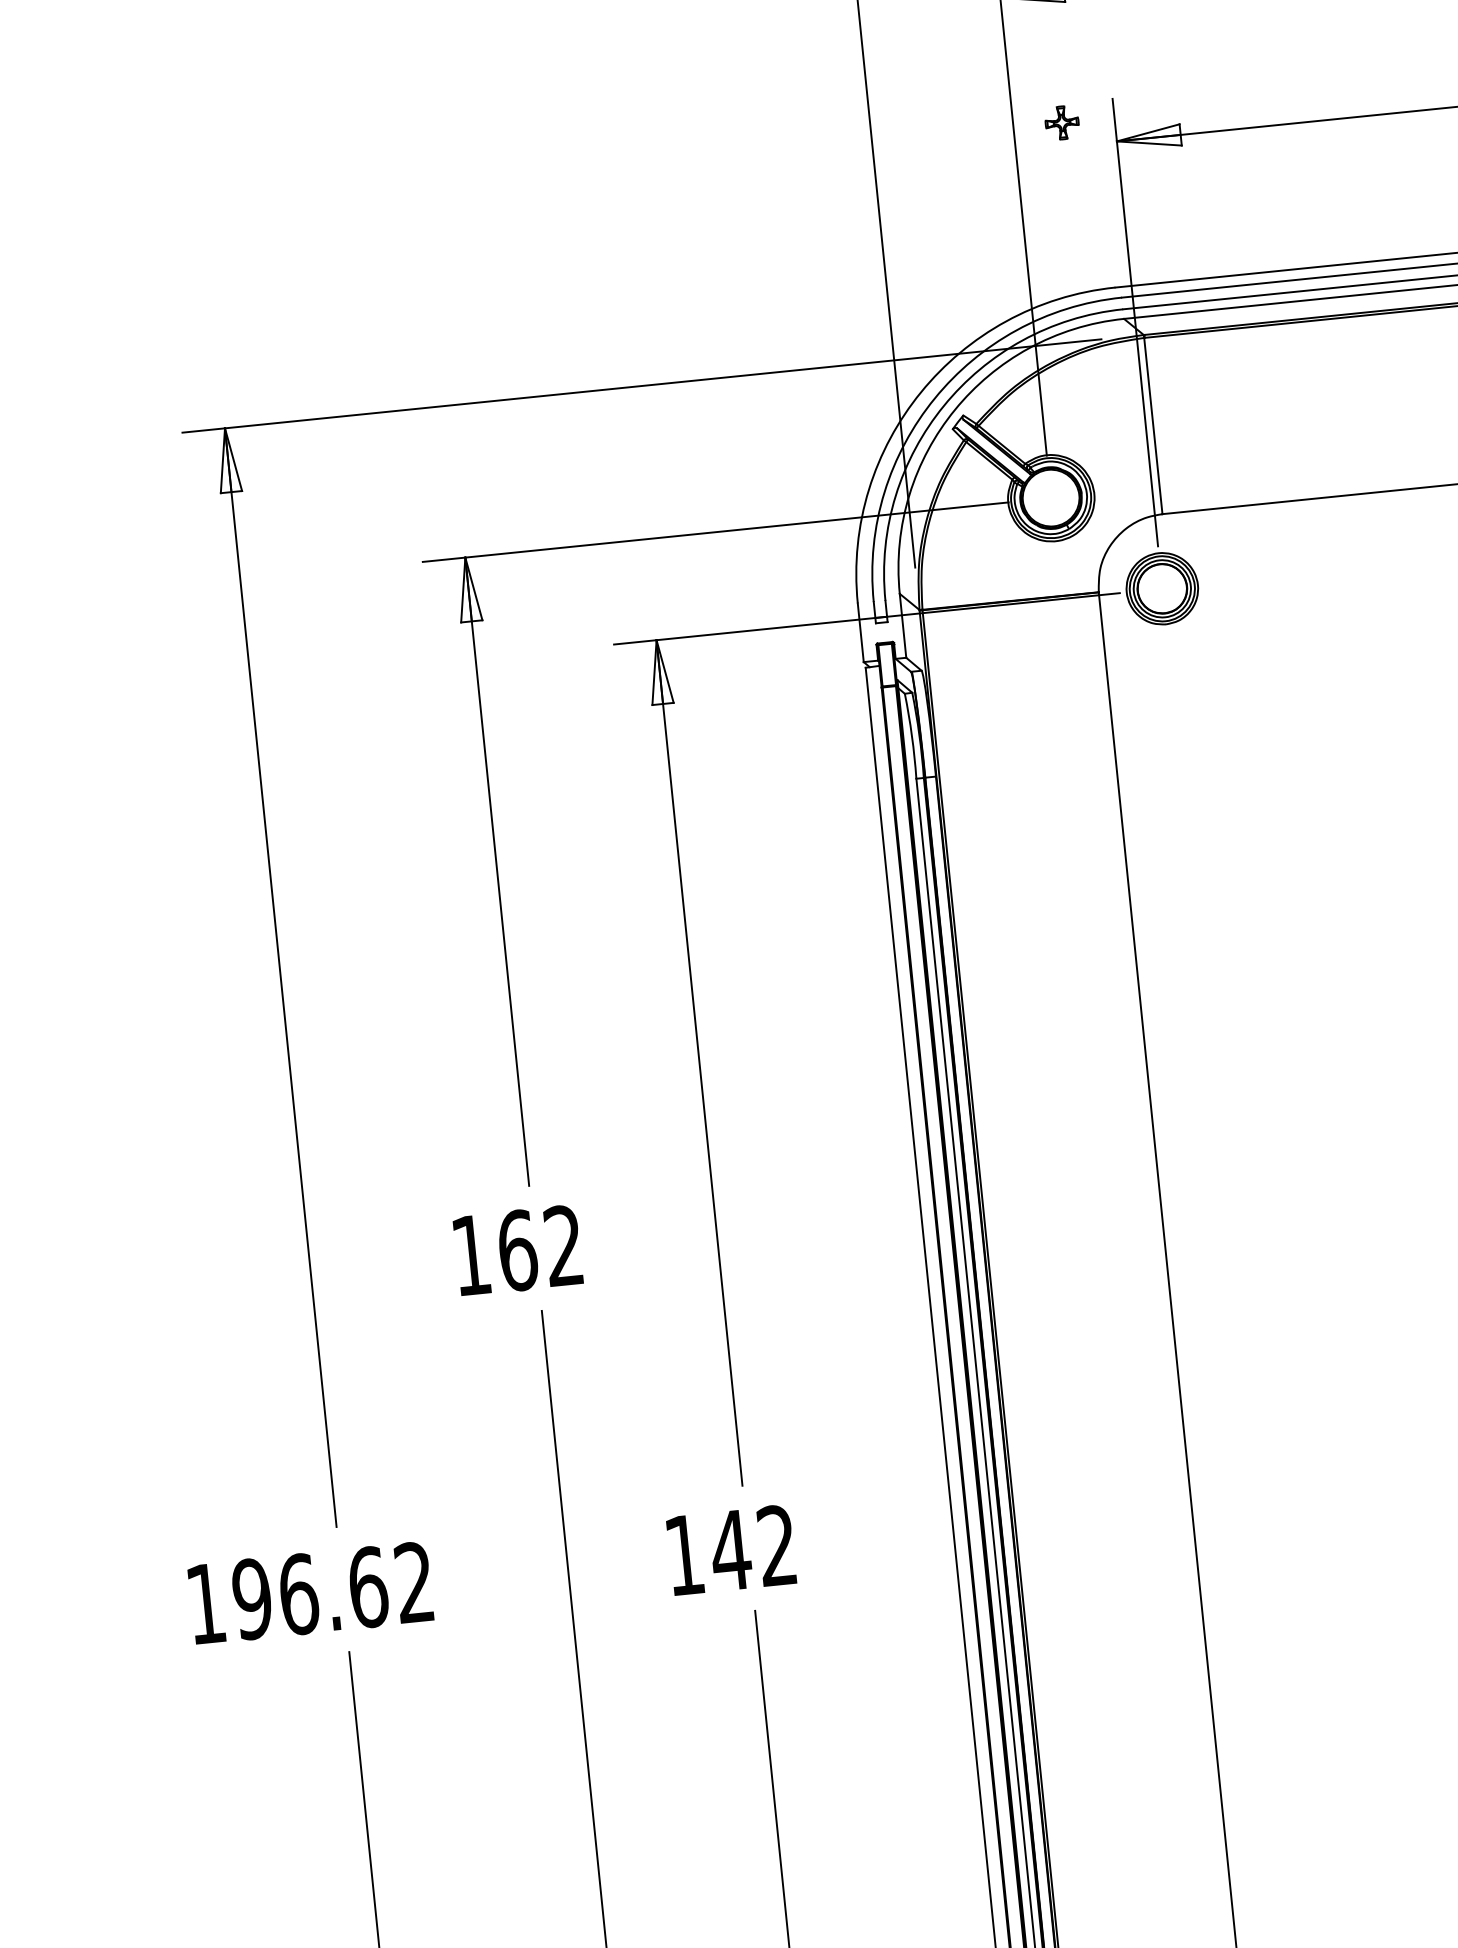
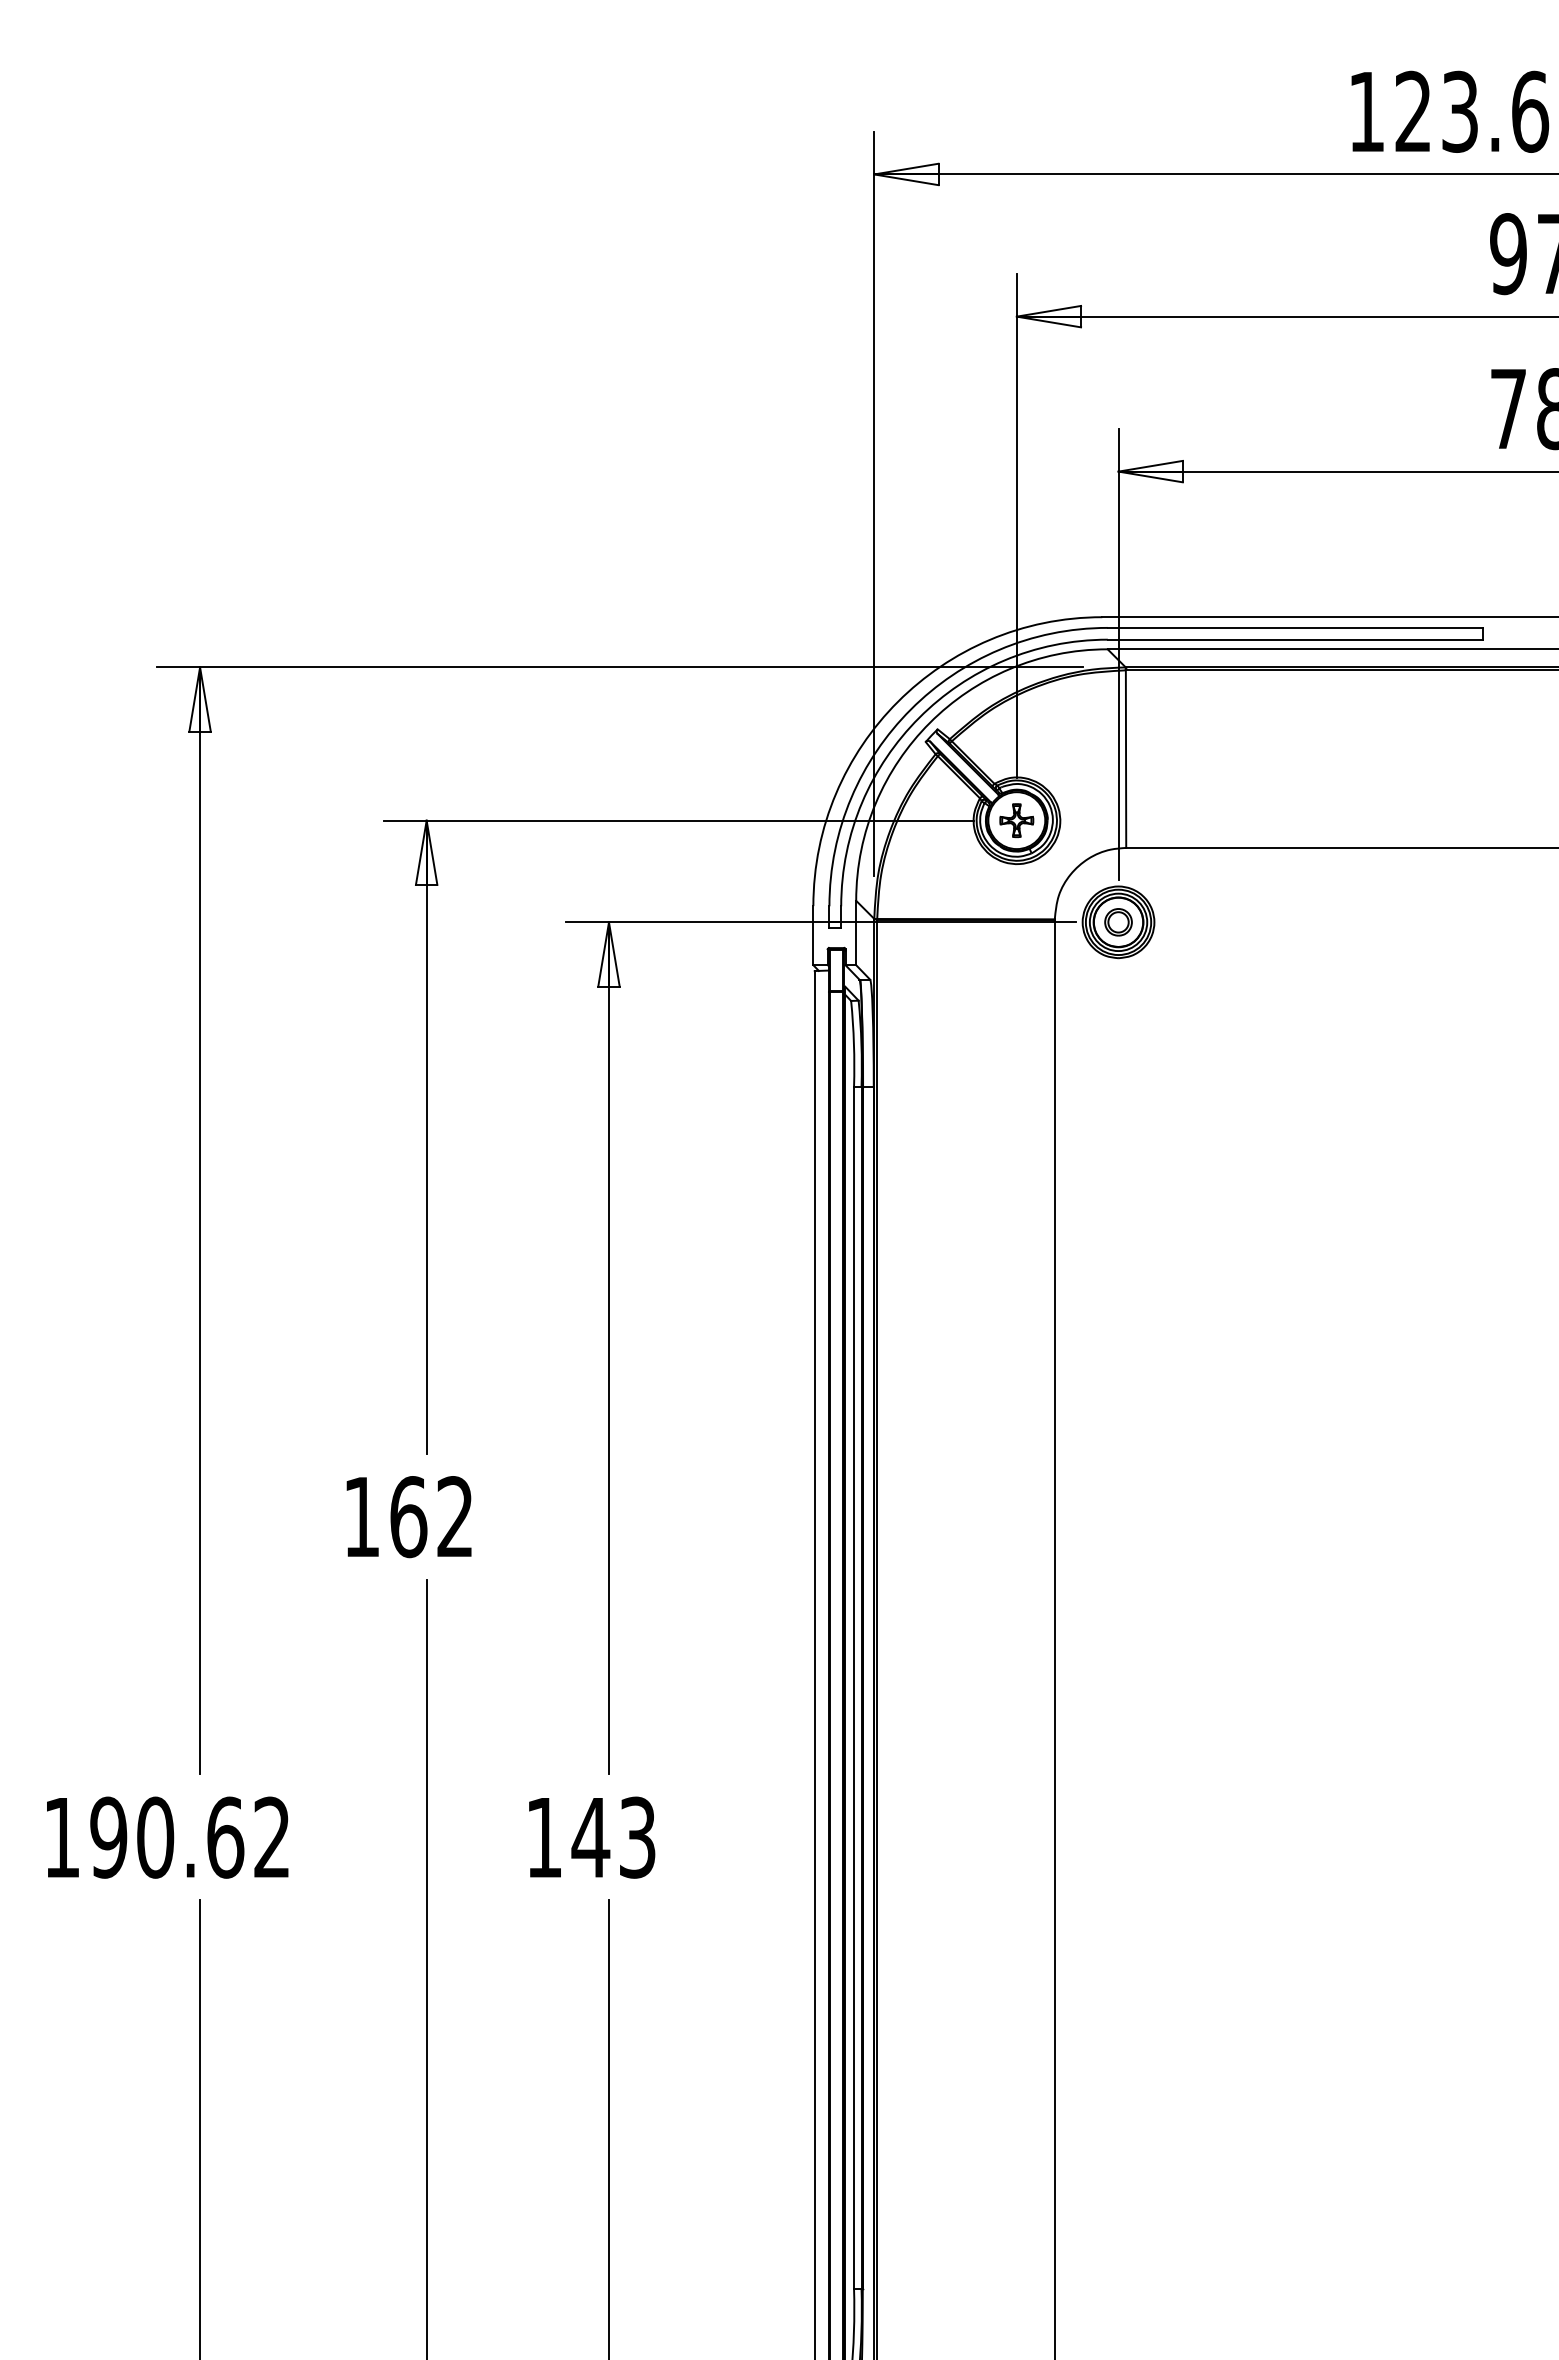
part: (1061, 122) -> (1016, 820), moved
part: (1162, 588) -> (1118, 922), added
text: (777, 1545) -> (637, 1837), 142 -> 143
text: (298, 1594) -> (155, 1837), 196.62 -> 190.62

